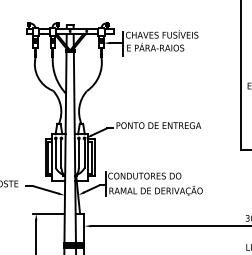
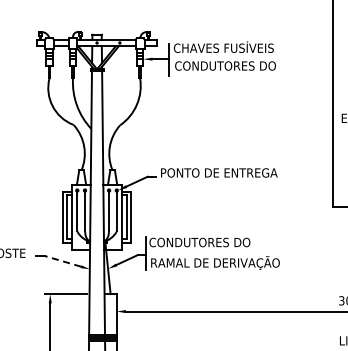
text: (163, 47) -> (225, 64), E PÁRA-RAIOS -> CONDUTORES DO
line: (45, 189) -> (63, 261), solid -> dashed

